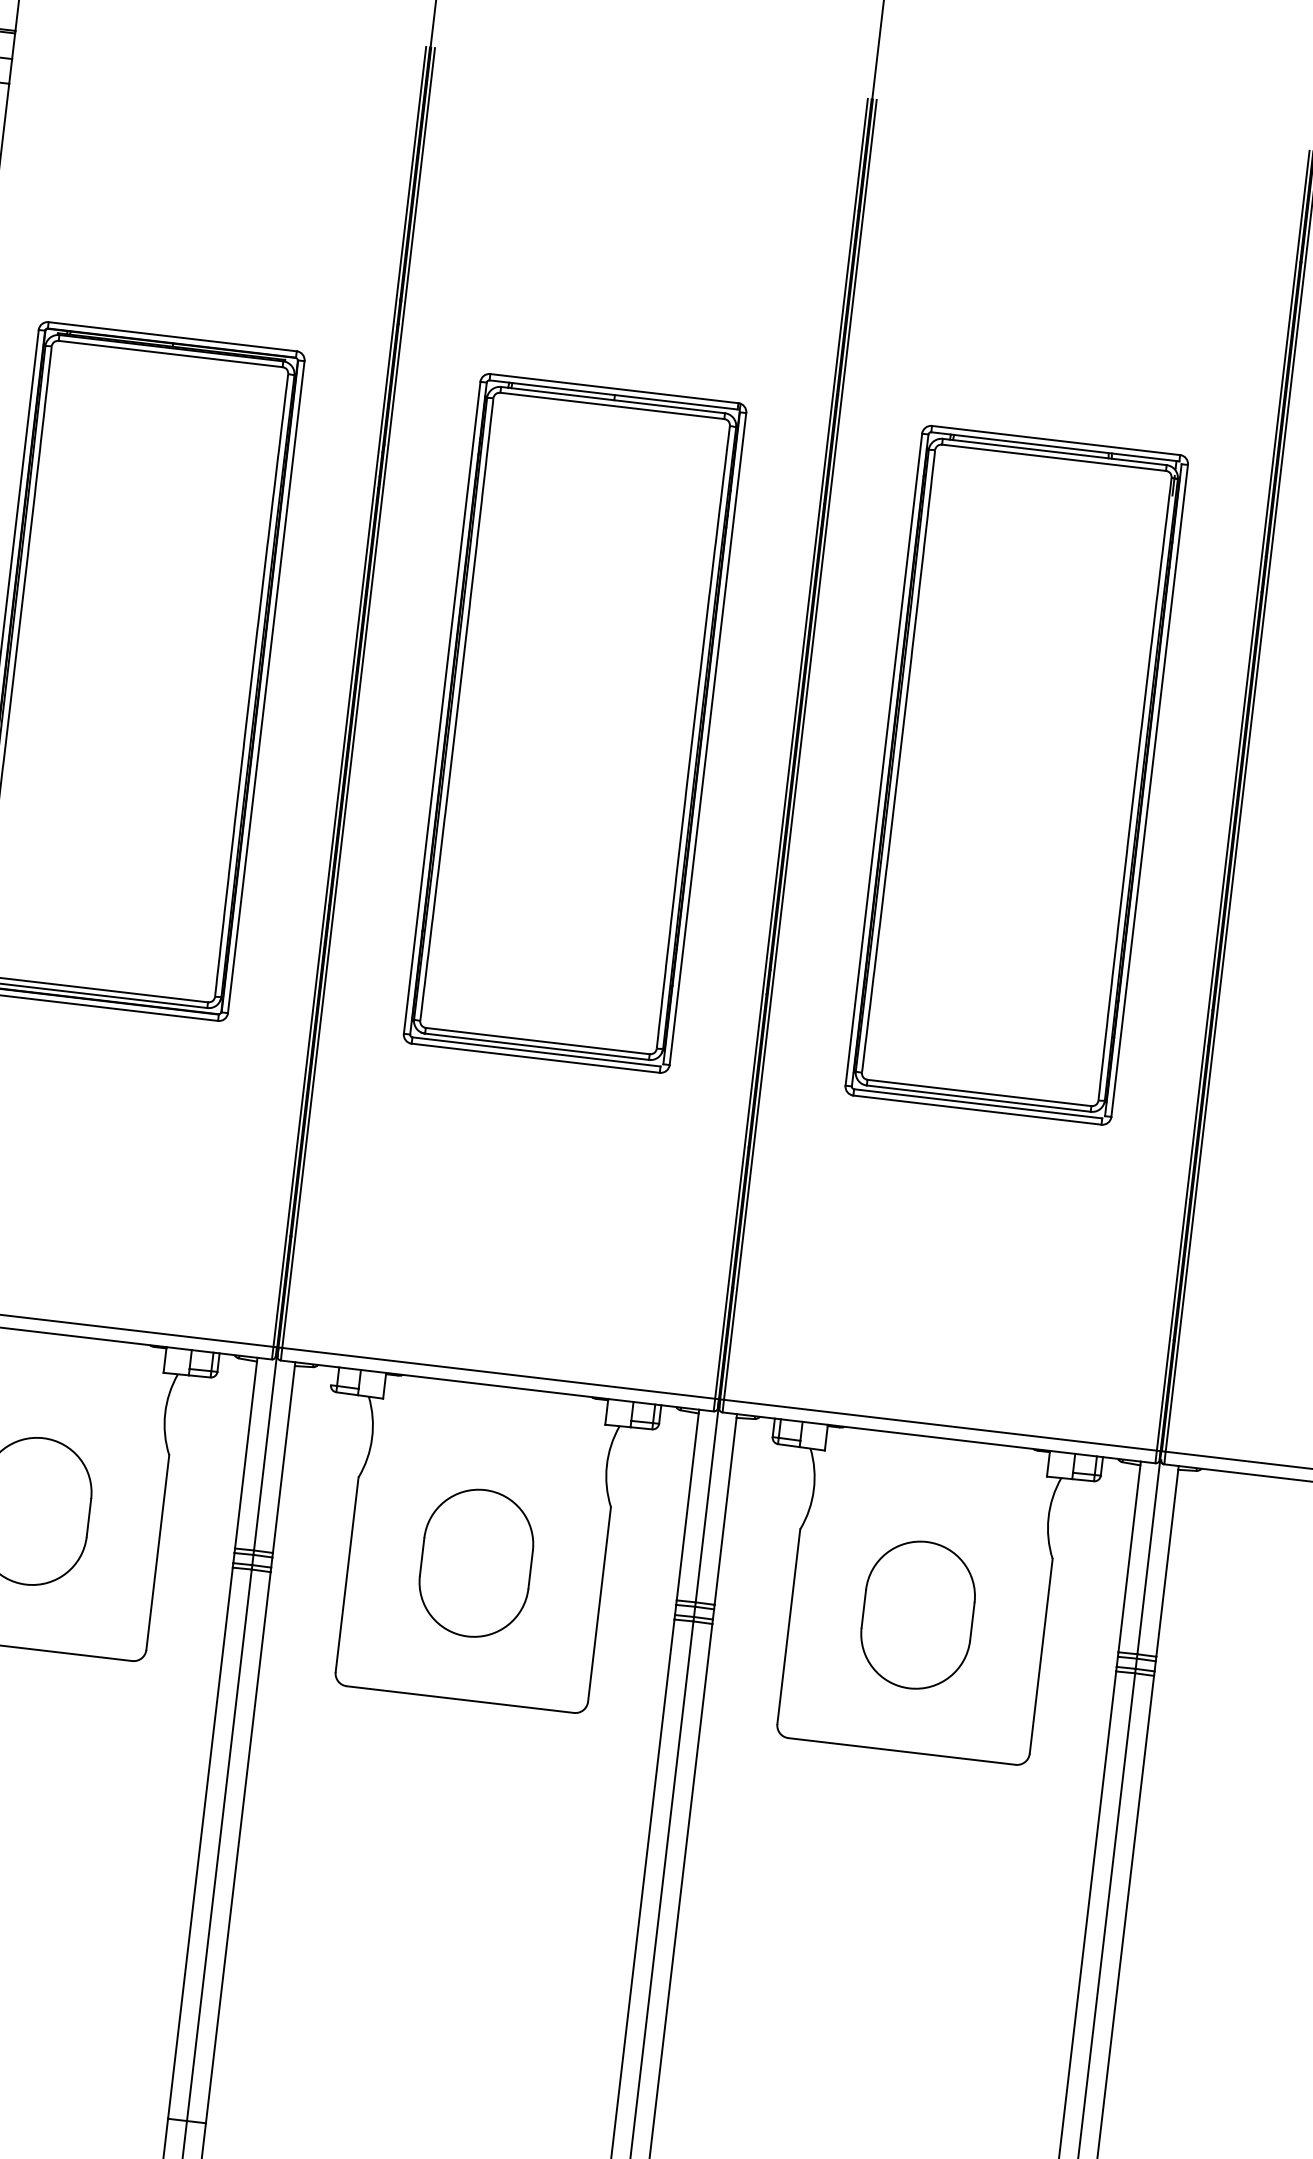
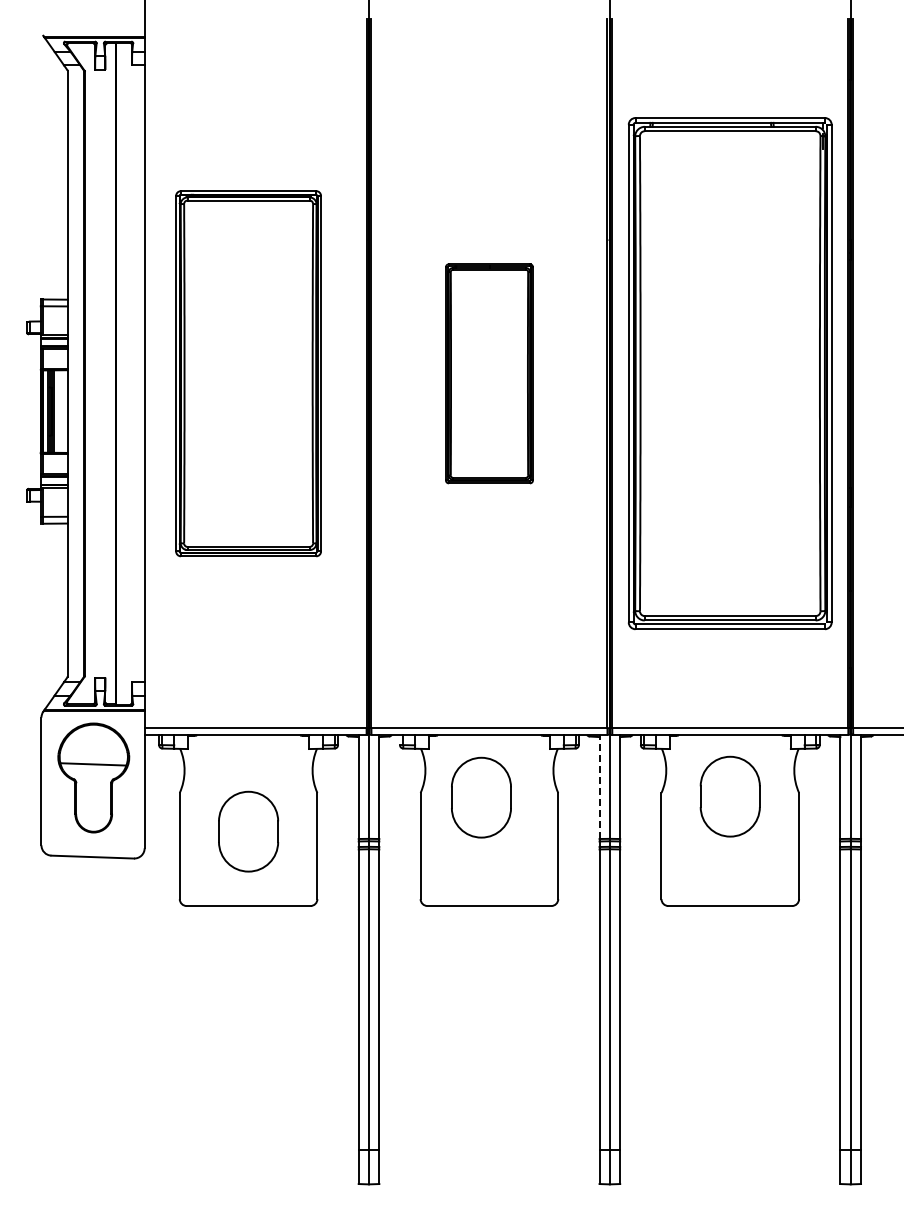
part: (575, 723) -> (489, 373), size x0.6
part: (1017, 774) -> (730, 373), size x1.4
line: (687, 1505) -> (599, 787), solid -> dashed
part: (476, 1562) -> (481, 797), moved
part: (916, 1614) -> (729, 796), moved

